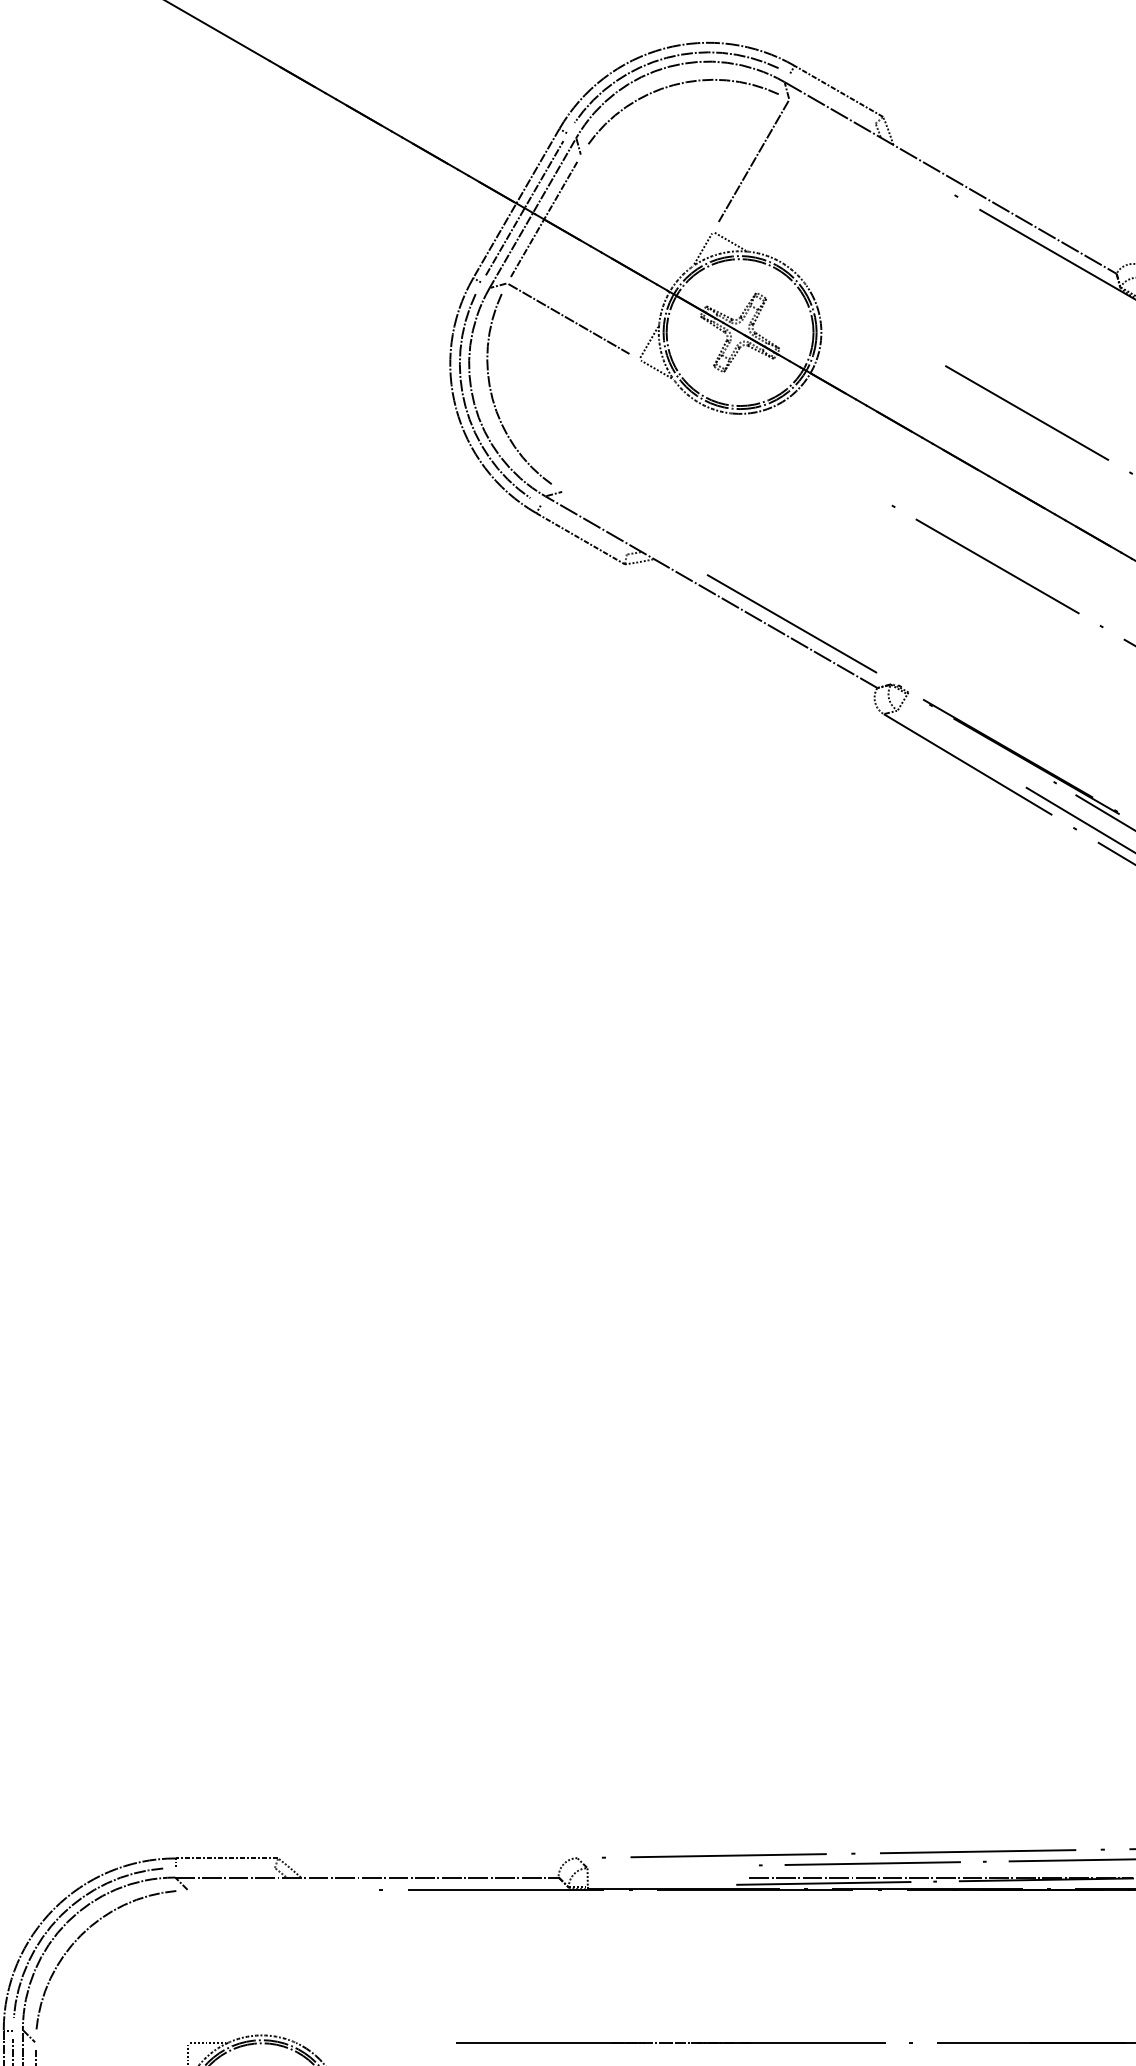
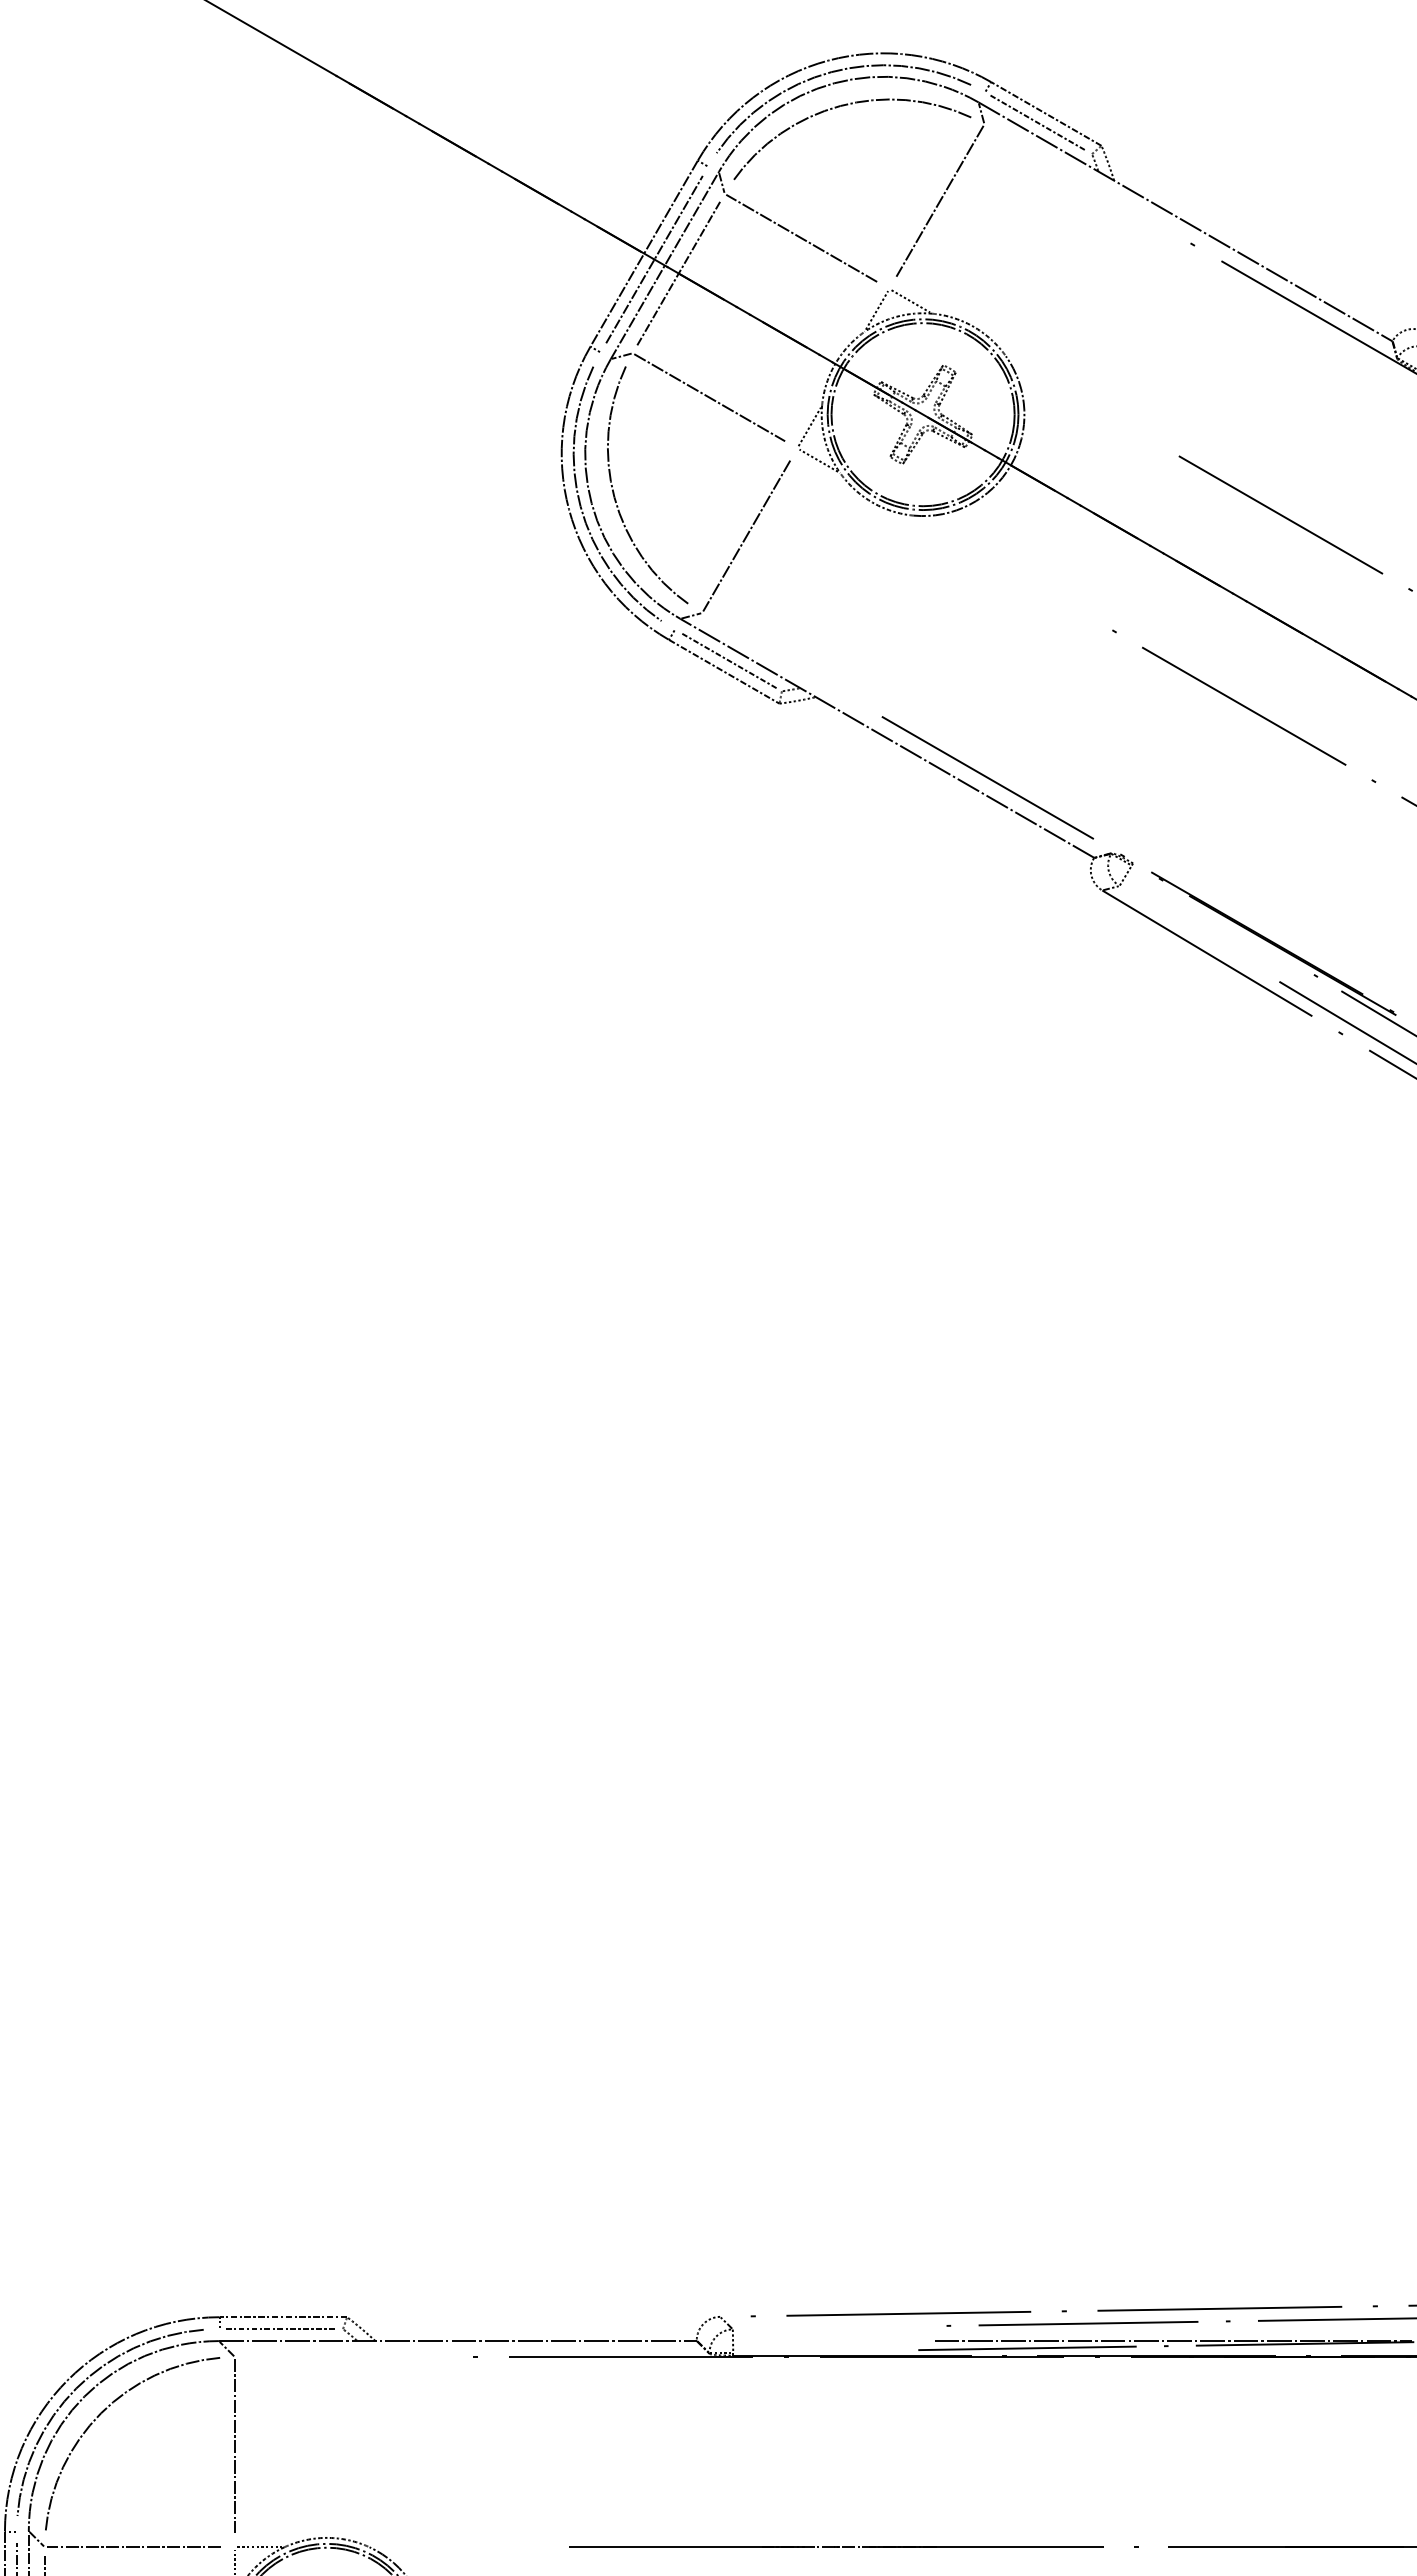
line: (832, 99) -> (1038, 123), added
line: (642, 190) -> (801, 237), added
line: (598, 429) -> (746, 535), added
line: (584, 529) -> (728, 660), added
line: (224, 1868) -> (280, 2329), added
line: (187, 1961) -> (234, 2445), added
line: (106, 2043) -> (133, 2547), added

